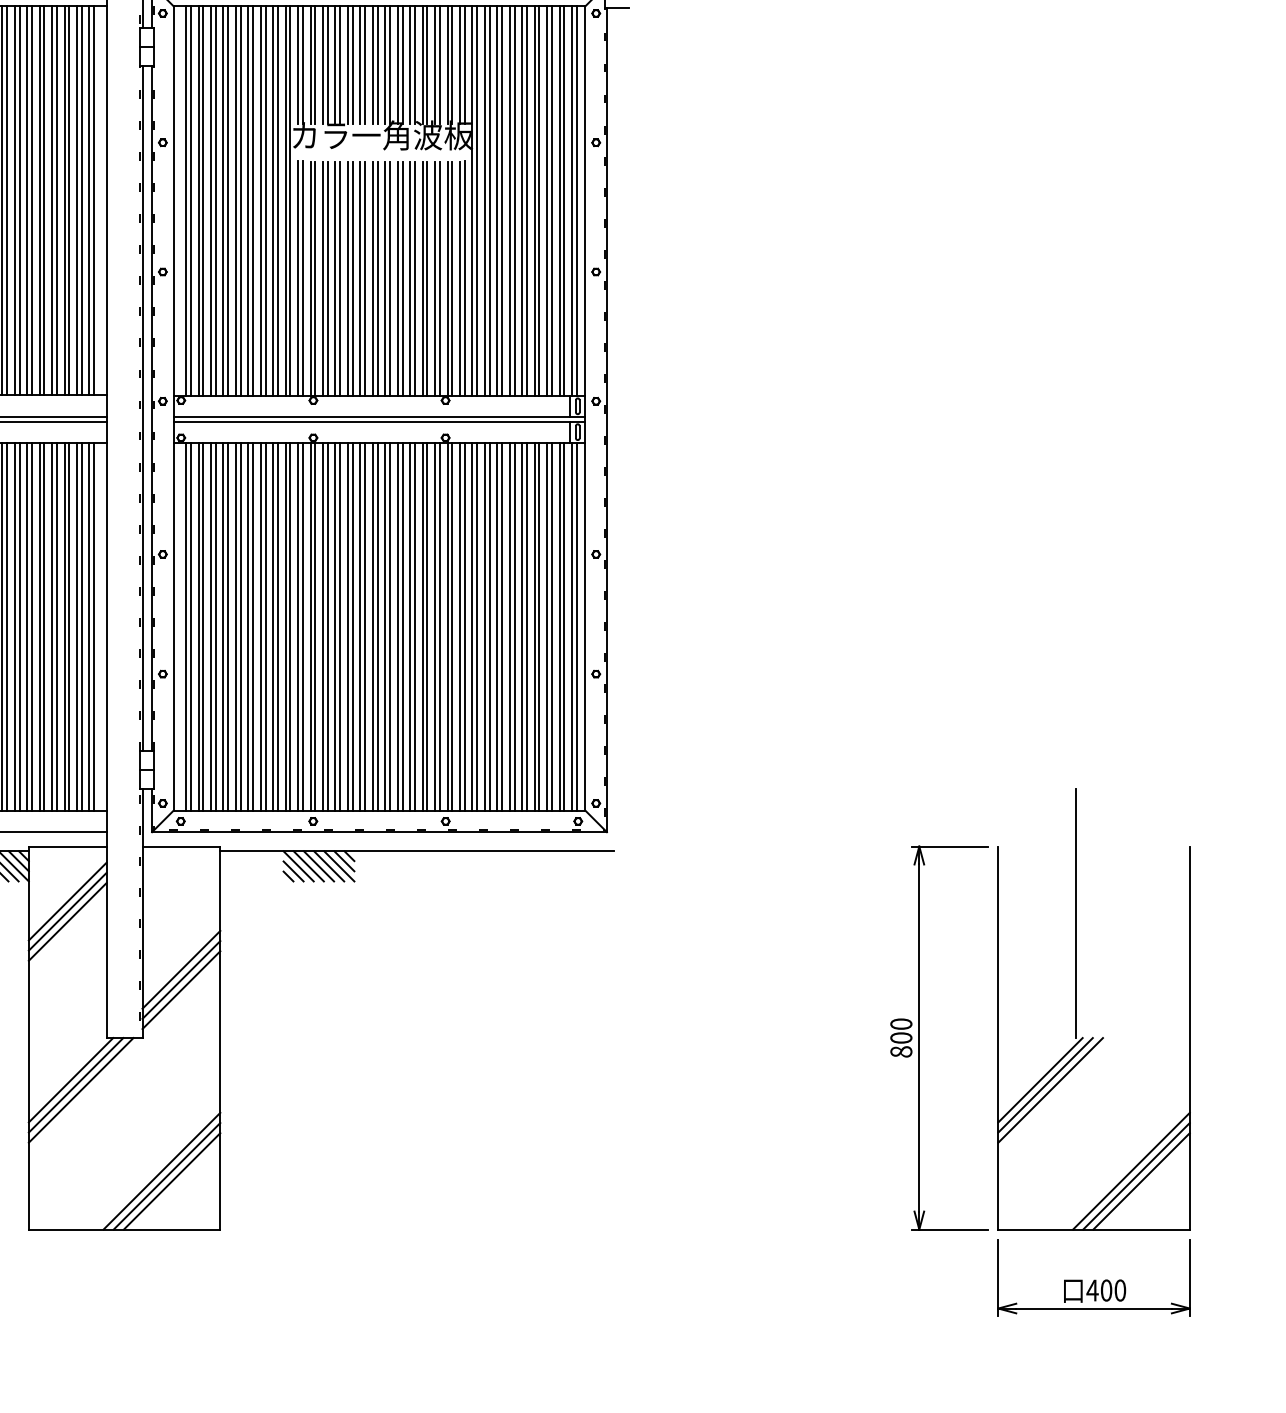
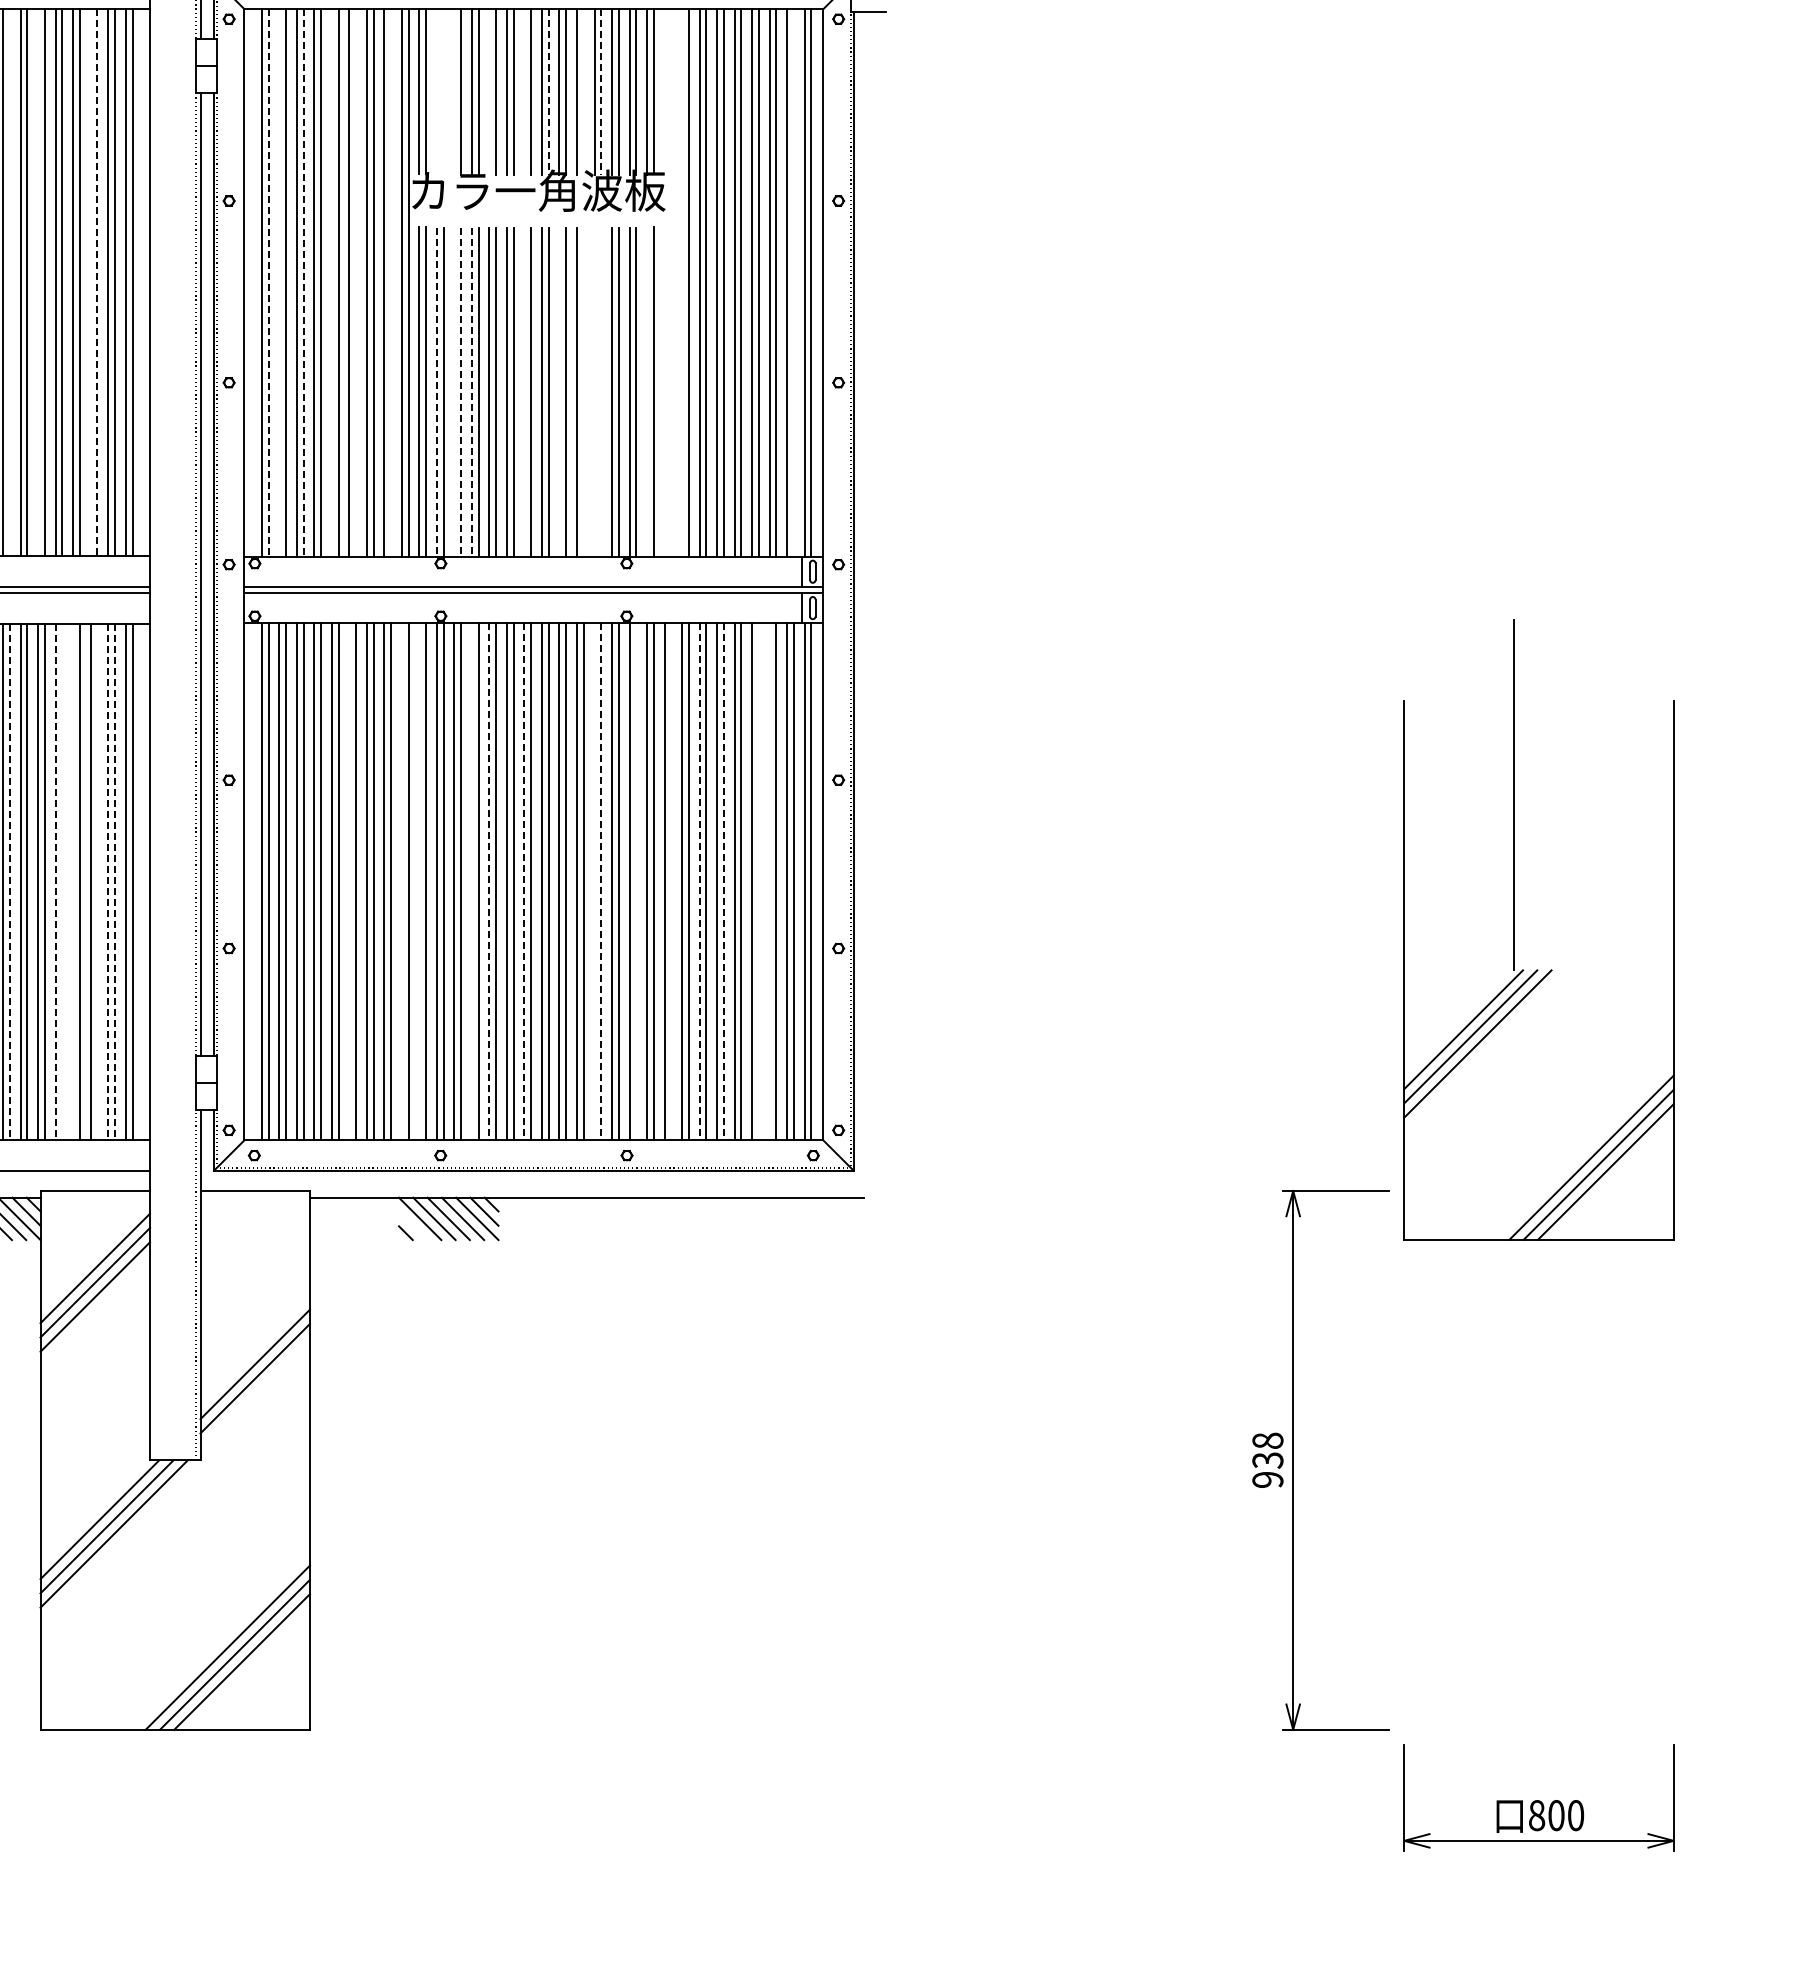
line: (310, 64) -> (436, 91), removed
line: (315, 64) -> (443, 91), removed
line: (323, 64) -> (454, 91), removed
line: (347, 64) -> (489, 91), removed
line: (372, 64) -> (524, 91), removed
line: (389, 64) -> (548, 91), solid -> dashed
line: (414, 64) -> (583, 91), removed
line: (427, 64) -> (601, 91), solid -> dashed
line: (6, 200) -> (9, 282), removed
line: (27, 200) -> (38, 282), removed
line: (64, 200) -> (90, 282), removed
line: (69, 200) -> (97, 282), solid -> dashed
line: (198, 200) -> (279, 282), removed
line: (235, 200) -> (331, 282), removed
line: (253, 200) -> (356, 282), removed
line: (278, 200) -> (391, 282), removed
line: (472, 200) -> (664, 282), removed
line: (477, 200) -> (671, 282), removed
line: (485, 200) -> (682, 282), removed
line: (564, 200) -> (793, 282), removed
line: (190, 201) -> (268, 283), solid -> dashed
line: (215, 201) -> (303, 283), solid -> dashed
line: (310, 278) -> (436, 392), solid -> dashed
line: (323, 278) -> (454, 391), removed
line: (328, 278) -> (461, 392), solid -> dashed
line: (335, 278) -> (471, 392), solid -> dashed
line: (372, 278) -> (524, 391), removed
line: (397, 278) -> (559, 391), removed
line: (414, 278) -> (583, 391), removed
line: (422, 278) -> (594, 391), removed
line: (427, 278) -> (601, 391), removed
line: (460, 278) -> (647, 391), removed
line: (44, 626) -> (62, 881), removed
line: (52, 626) -> (73, 881), removed
line: (69, 626) -> (97, 881), removed
line: (248, 626) -> (349, 881), removed
line: (285, 626) -> (401, 881), removed
line: (298, 626) -> (419, 881), removed
line: (335, 626) -> (471, 881), removed
line: (347, 626) -> (489, 881), solid -> dashed
line: (372, 626) -> (524, 881), solid -> dashed
line: (422, 626) -> (594, 881), removed
line: (427, 626) -> (601, 881), solid -> dashed
line: (452, 626) -> (636, 881), removed
line: (477, 626) -> (671, 881), removed
line: (497, 626) -> (699, 881), solid -> dashed
line: (514, 626) -> (723, 881), solid -> dashed
line: (539, 626) -> (758, 881), removed
line: (547, 626) -> (769, 881), removed
line: (6, 627) -> (9, 882), solid -> dashed
line: (39, 627) -> (55, 882), solid -> dashed
line: (77, 627) -> (108, 882), solid -> dashed
line: (82, 627) -> (115, 882), solid -> dashed
line: (293, 871) -> (413, 1226), removed
line: (180, 989) -> (254, 1392), removed
part: (1076, 1008) -> (1514, 929), moved
text: (901, 1037) -> (1267, 1459), 800 -> 938
text: (1092, 1290) -> (1536, 1815), 400 -> 800

